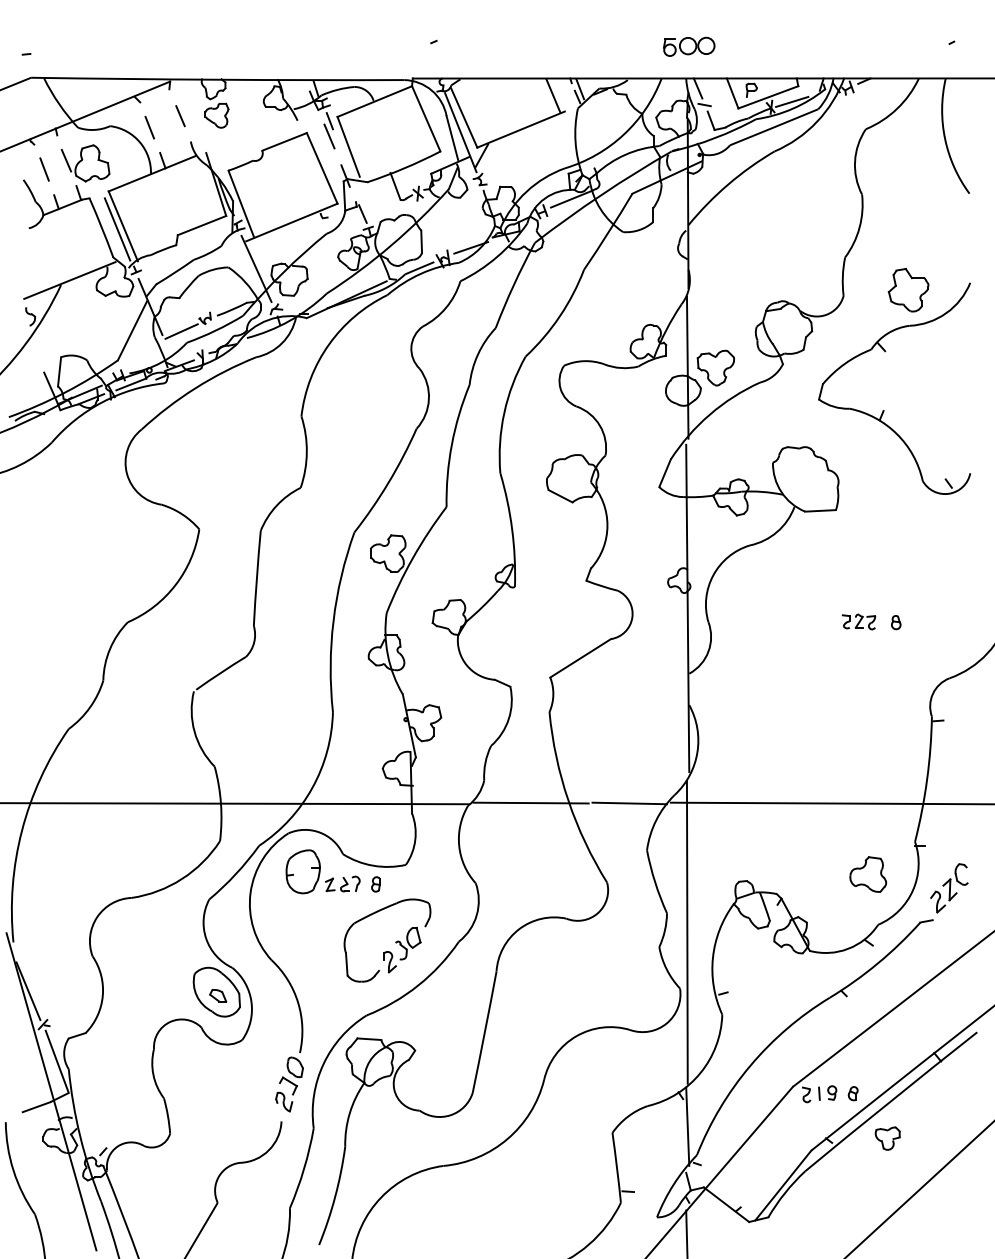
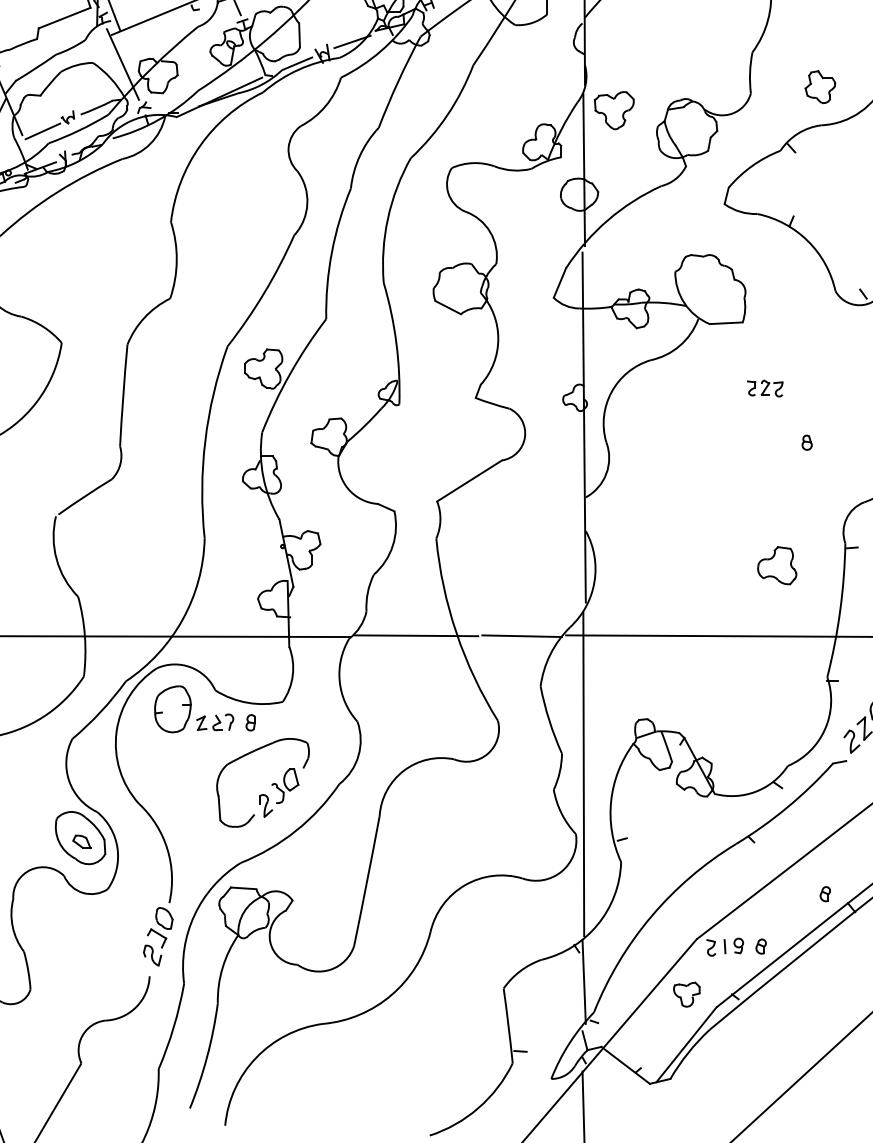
part: (908, 289) -> (820, 86), size x0.7
part: (715, 367) -> (613, 109), moved
part: (859, 621) -> (765, 388), moved
part: (868, 874) -> (777, 565), moved
part: (912, 1044) -> (824, 894), added
part: (887, 1138) -> (686, 994), moved

